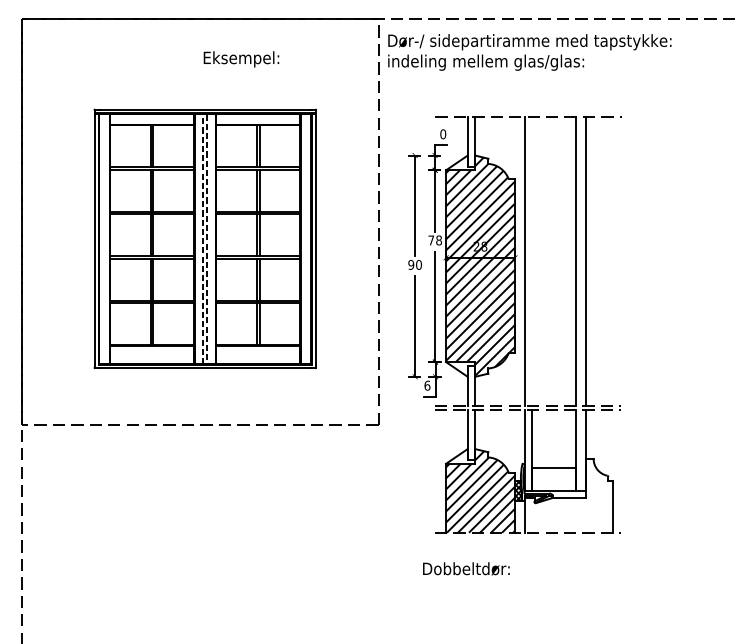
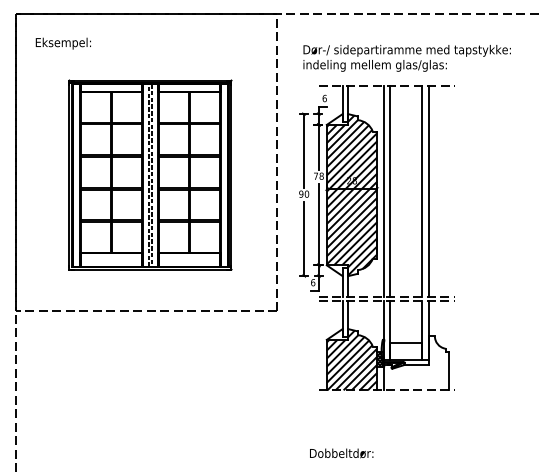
text: (529, 52) -> (406, 58), moved
text: (241, 59) -> (63, 43), moved
text: (443, 133) -> (324, 97), 0 -> 6
line: (532, 260) -> (390, 190), added
text: (466, 568) -> (341, 453), moved

